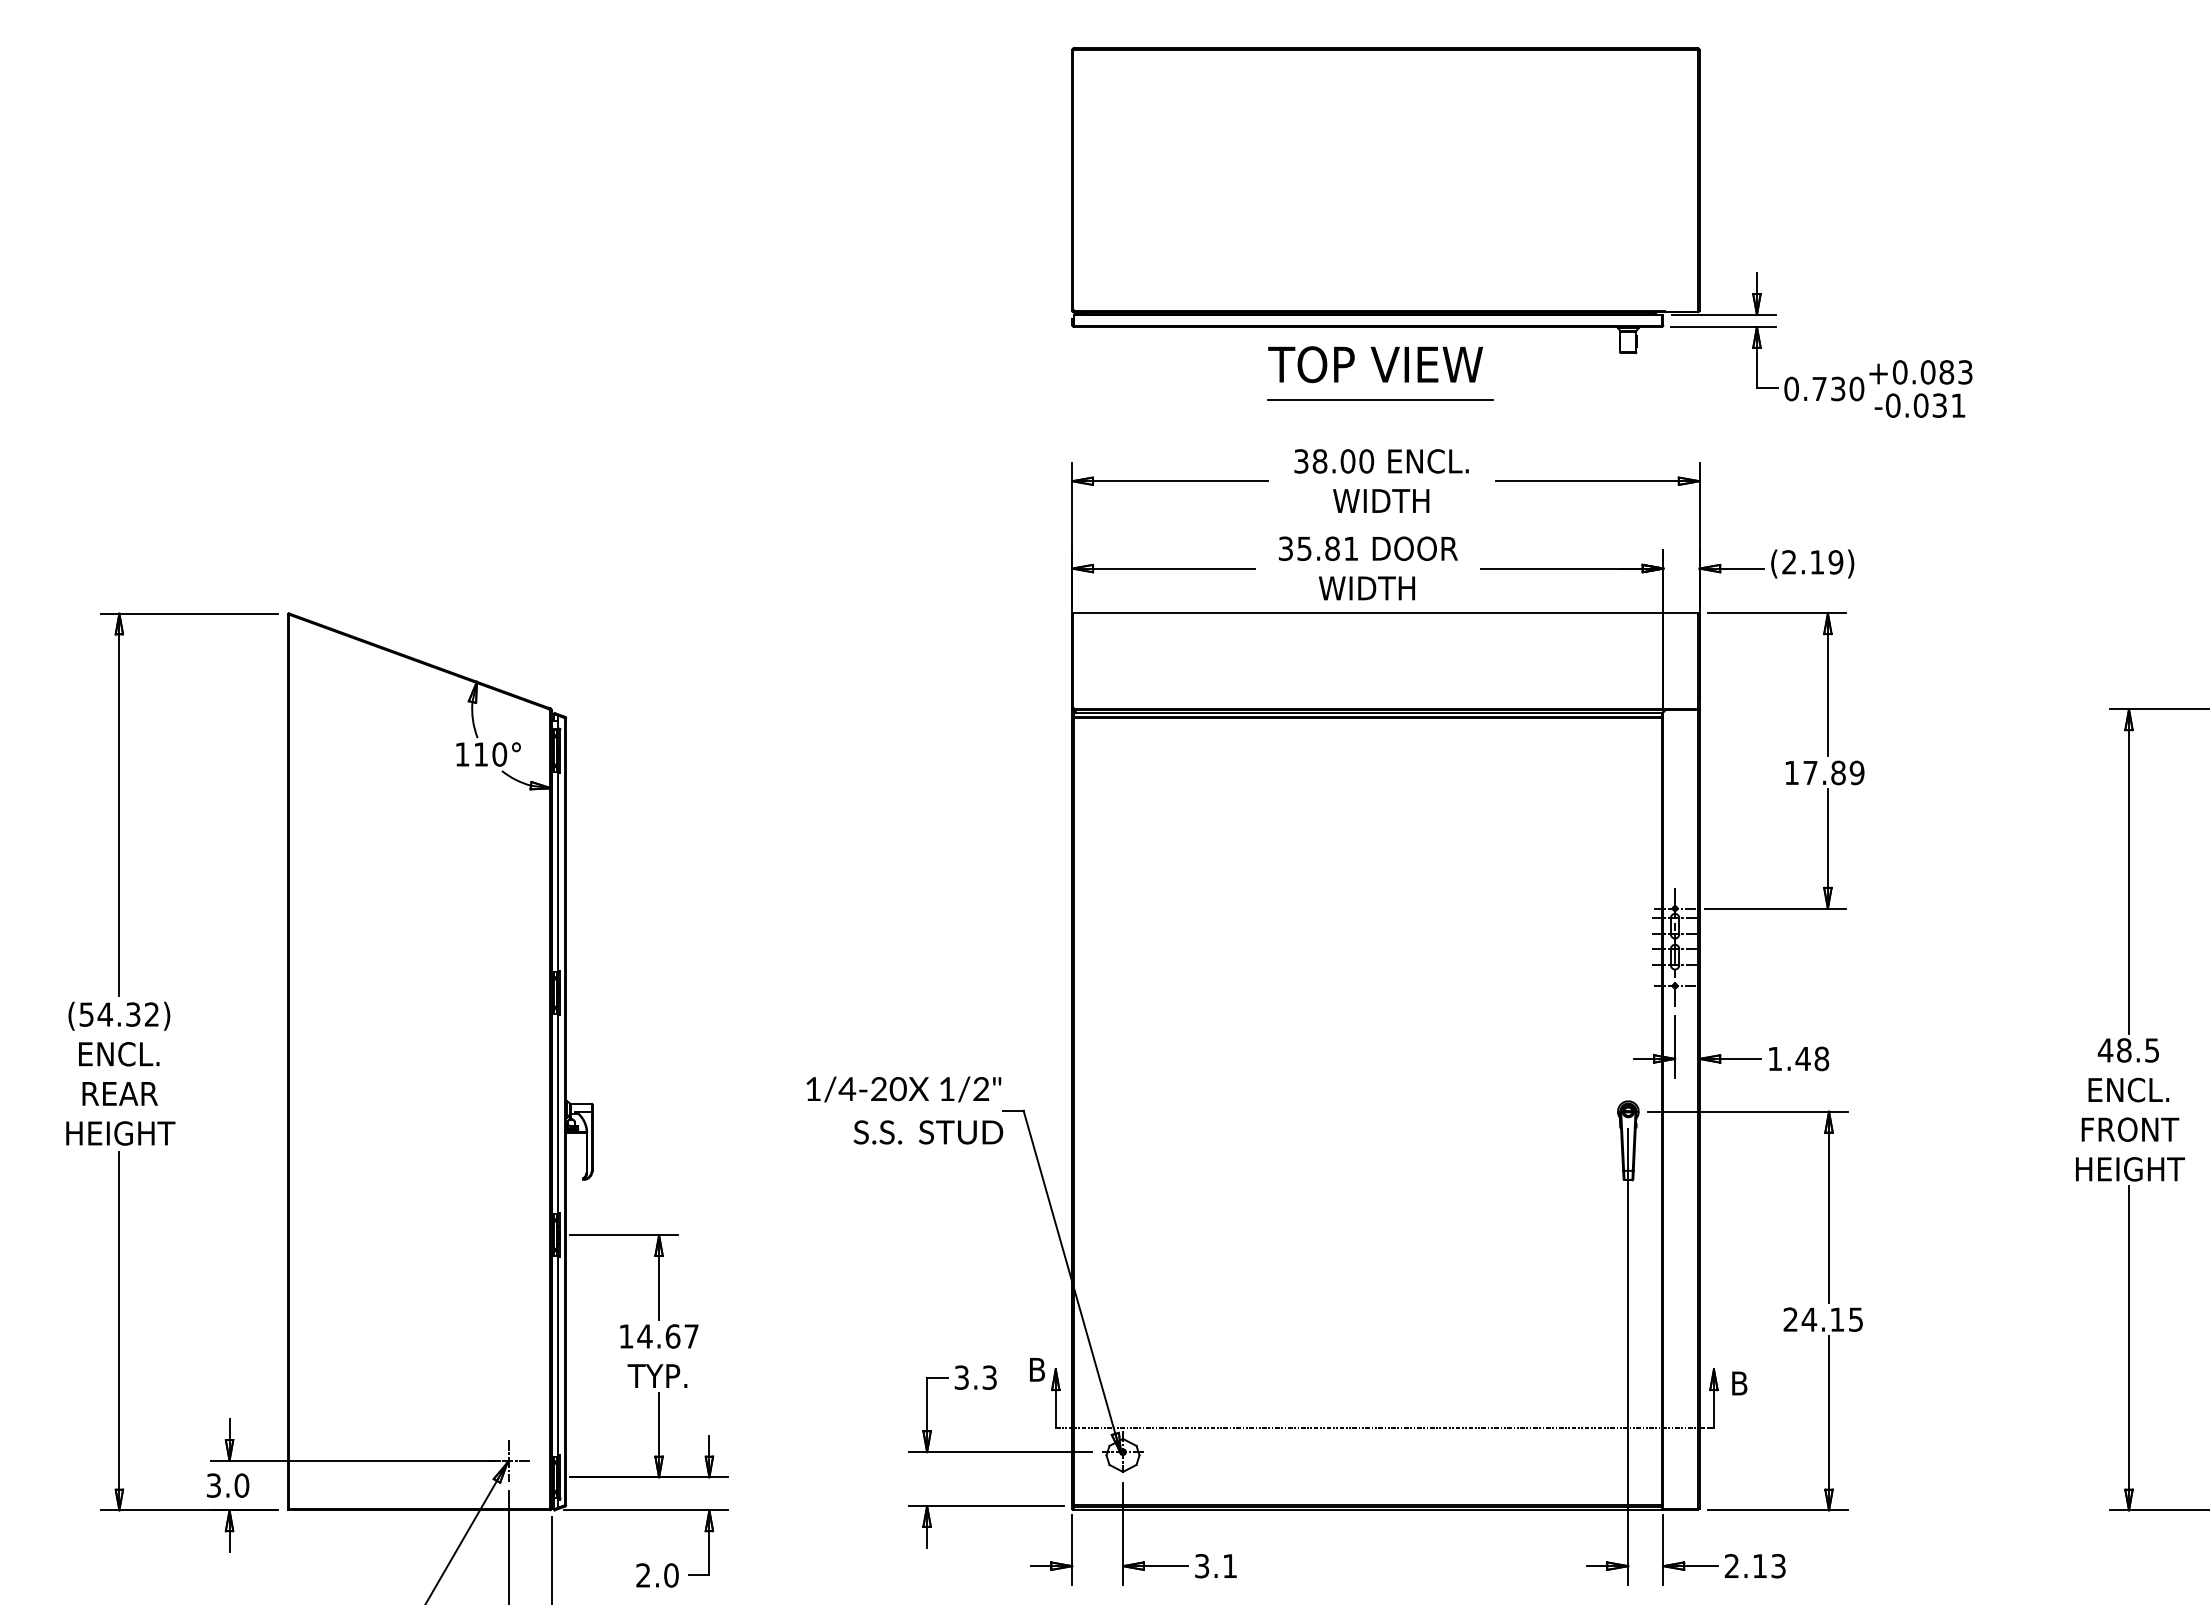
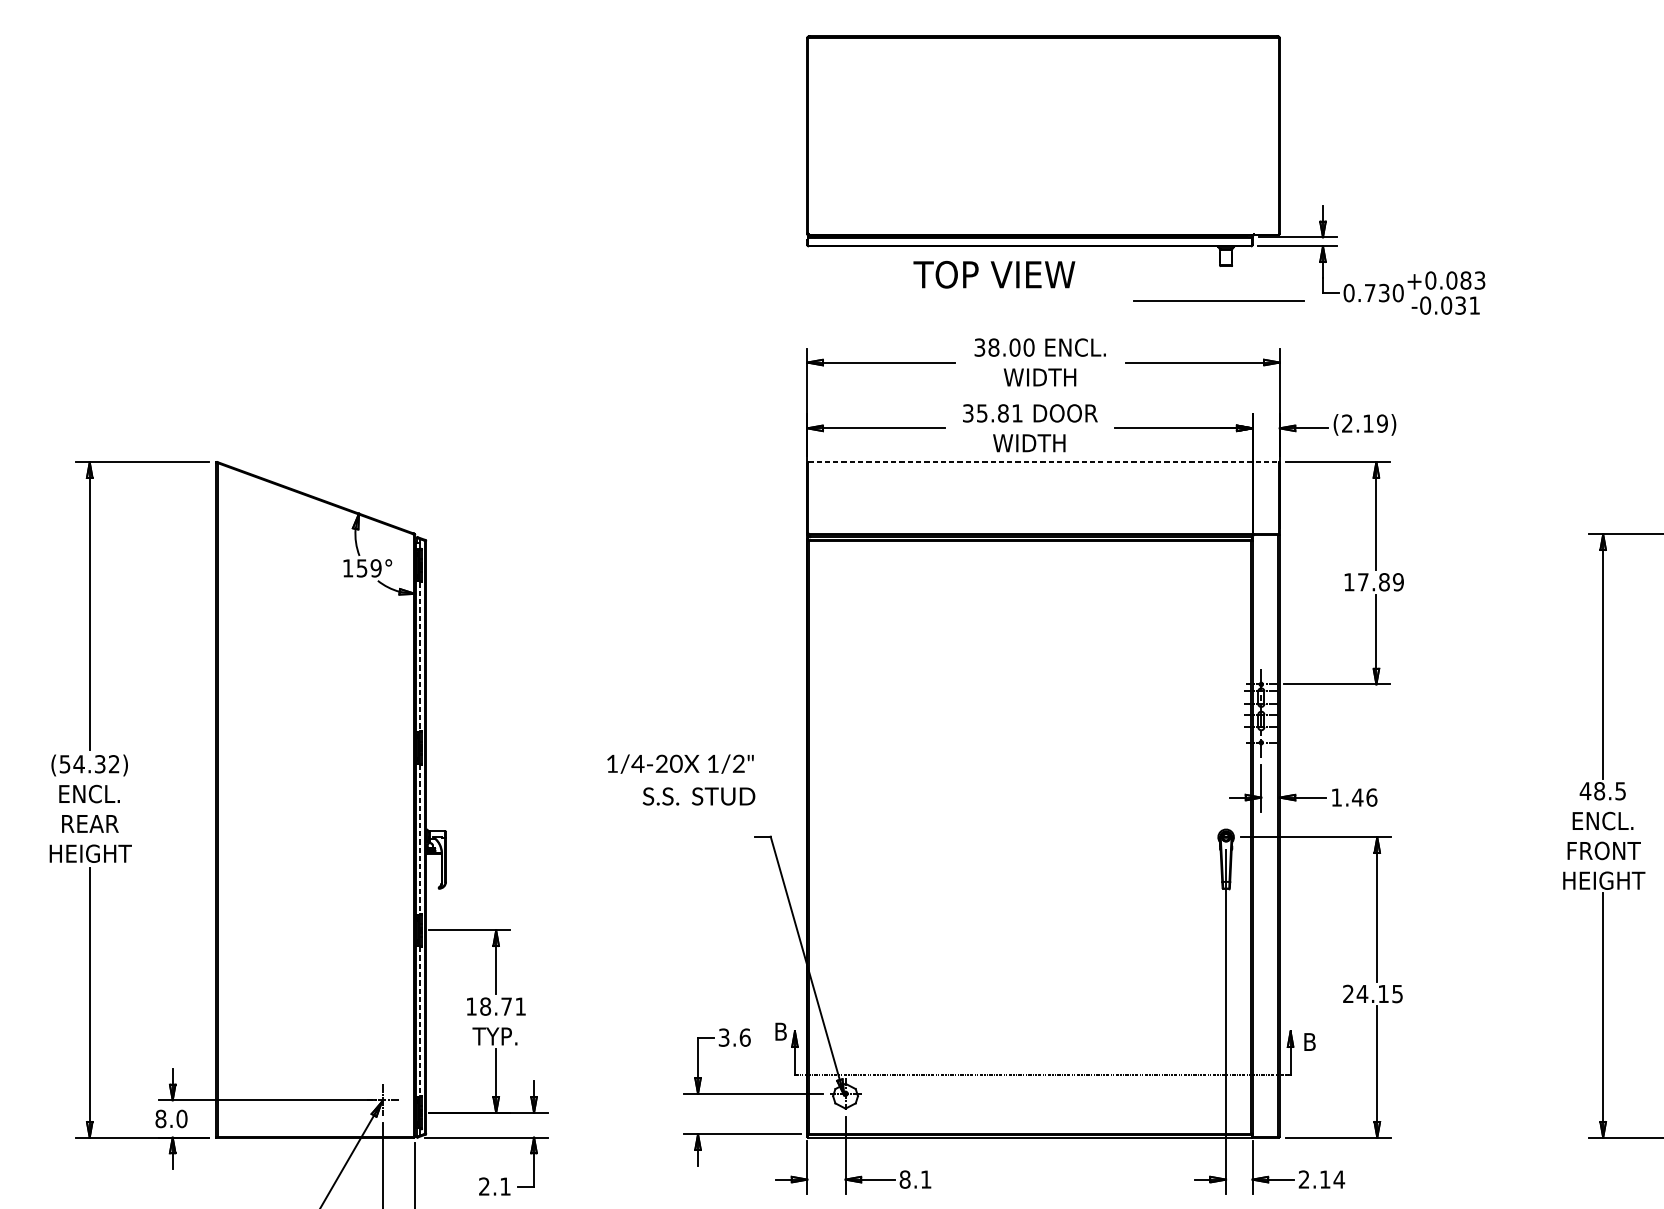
text: (1375, 364) -> (994, 274), moved
line: (1380, 399) -> (1218, 301), moved
line: (1386, 613) -> (1043, 462), solid -> dashed
text: (490, 754) -> (369, 568), 110° -> 159°
line: (558, 872) -> (420, 657), solid -> dashed
text: (1821, 1058) -> (1371, 797), 1.48 -> 1.46
text: (904, 1110) -> (681, 779), moved
line: (558, 1114) -> (420, 839), solid -> dashed
text: (667, 1336) -> (502, 1006), 14.67 -> 18.71
line: (558, 1356) -> (420, 1021), solid -> dashed
text: (989, 1377) -> (745, 1037), 3.3 -> 3.6
text: (213, 1485) -> (160, 1118), 3.0 -> 8.0
text: (1778, 1565) -> (1339, 1179), 2.13 -> 2.14
text: (1201, 1566) -> (904, 1179), 3.1 -> 8.1
text: (671, 1575) -> (505, 1186), 2.0 -> 2.1

